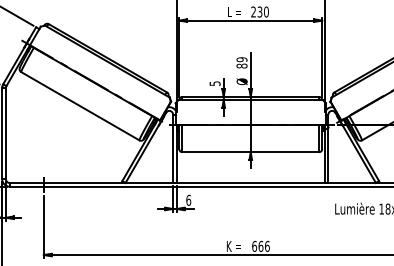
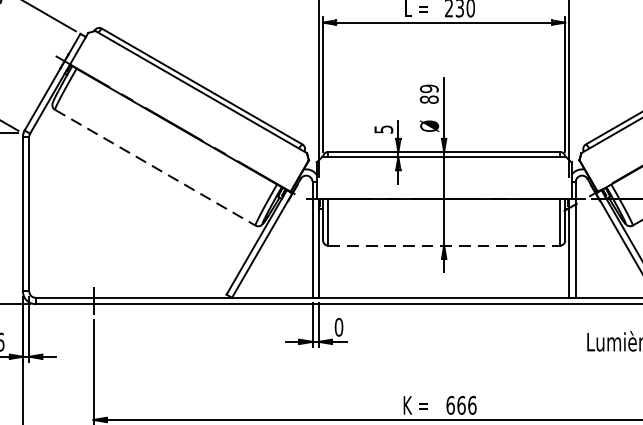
line: (80, 106) -> (155, 168), solid -> dashed
line: (251, 152) -> (445, 246), solid -> dashed
text: (188, 199) -> (338, 325), 6 -> 0

